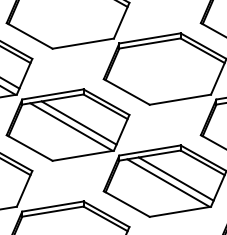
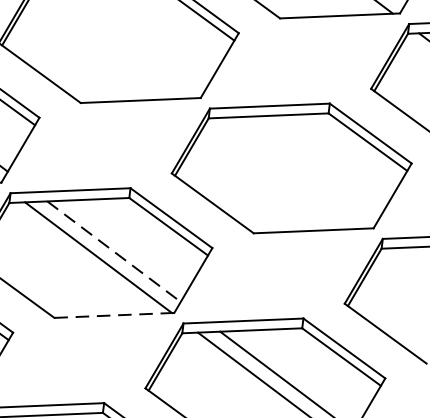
line: (79, 123) -> (114, 252), solid -> dashed
line: (83, 155) -> (114, 314), solid -> dashed

